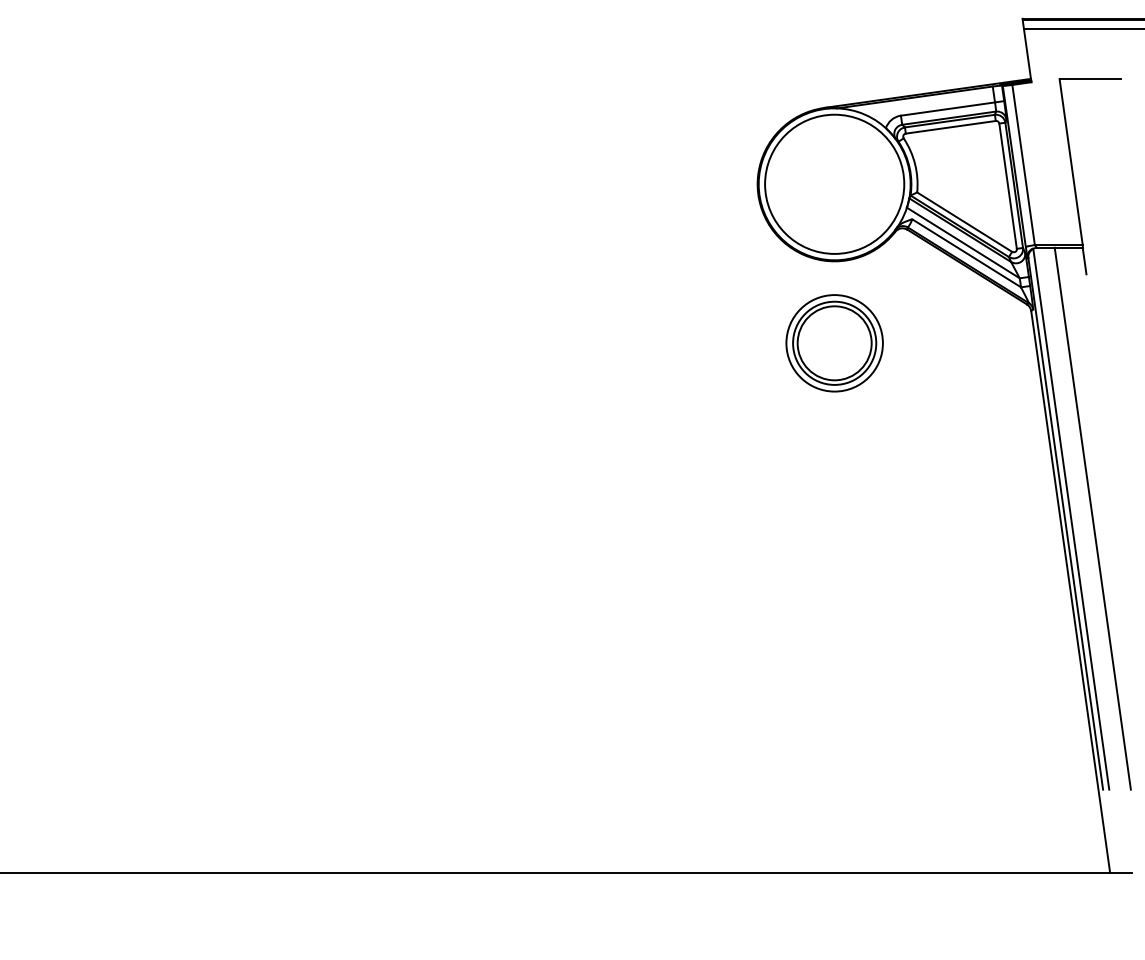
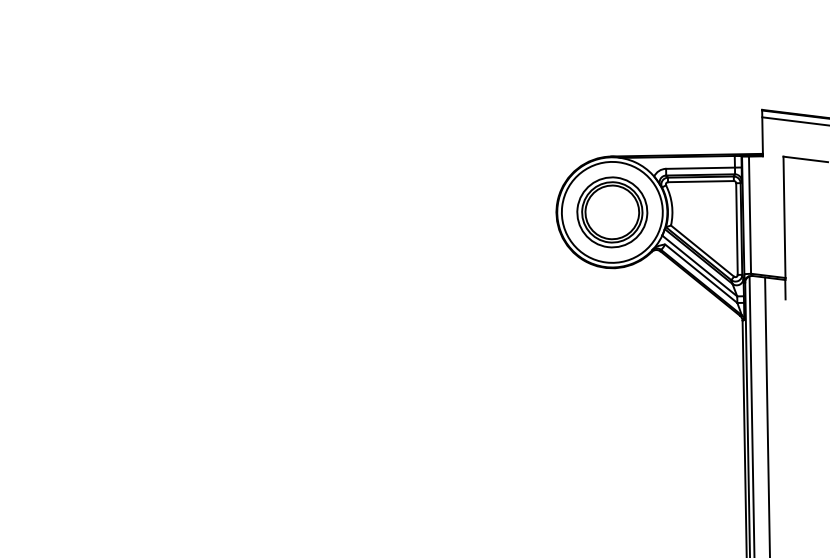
part: (834, 343) -> (612, 212), moved

